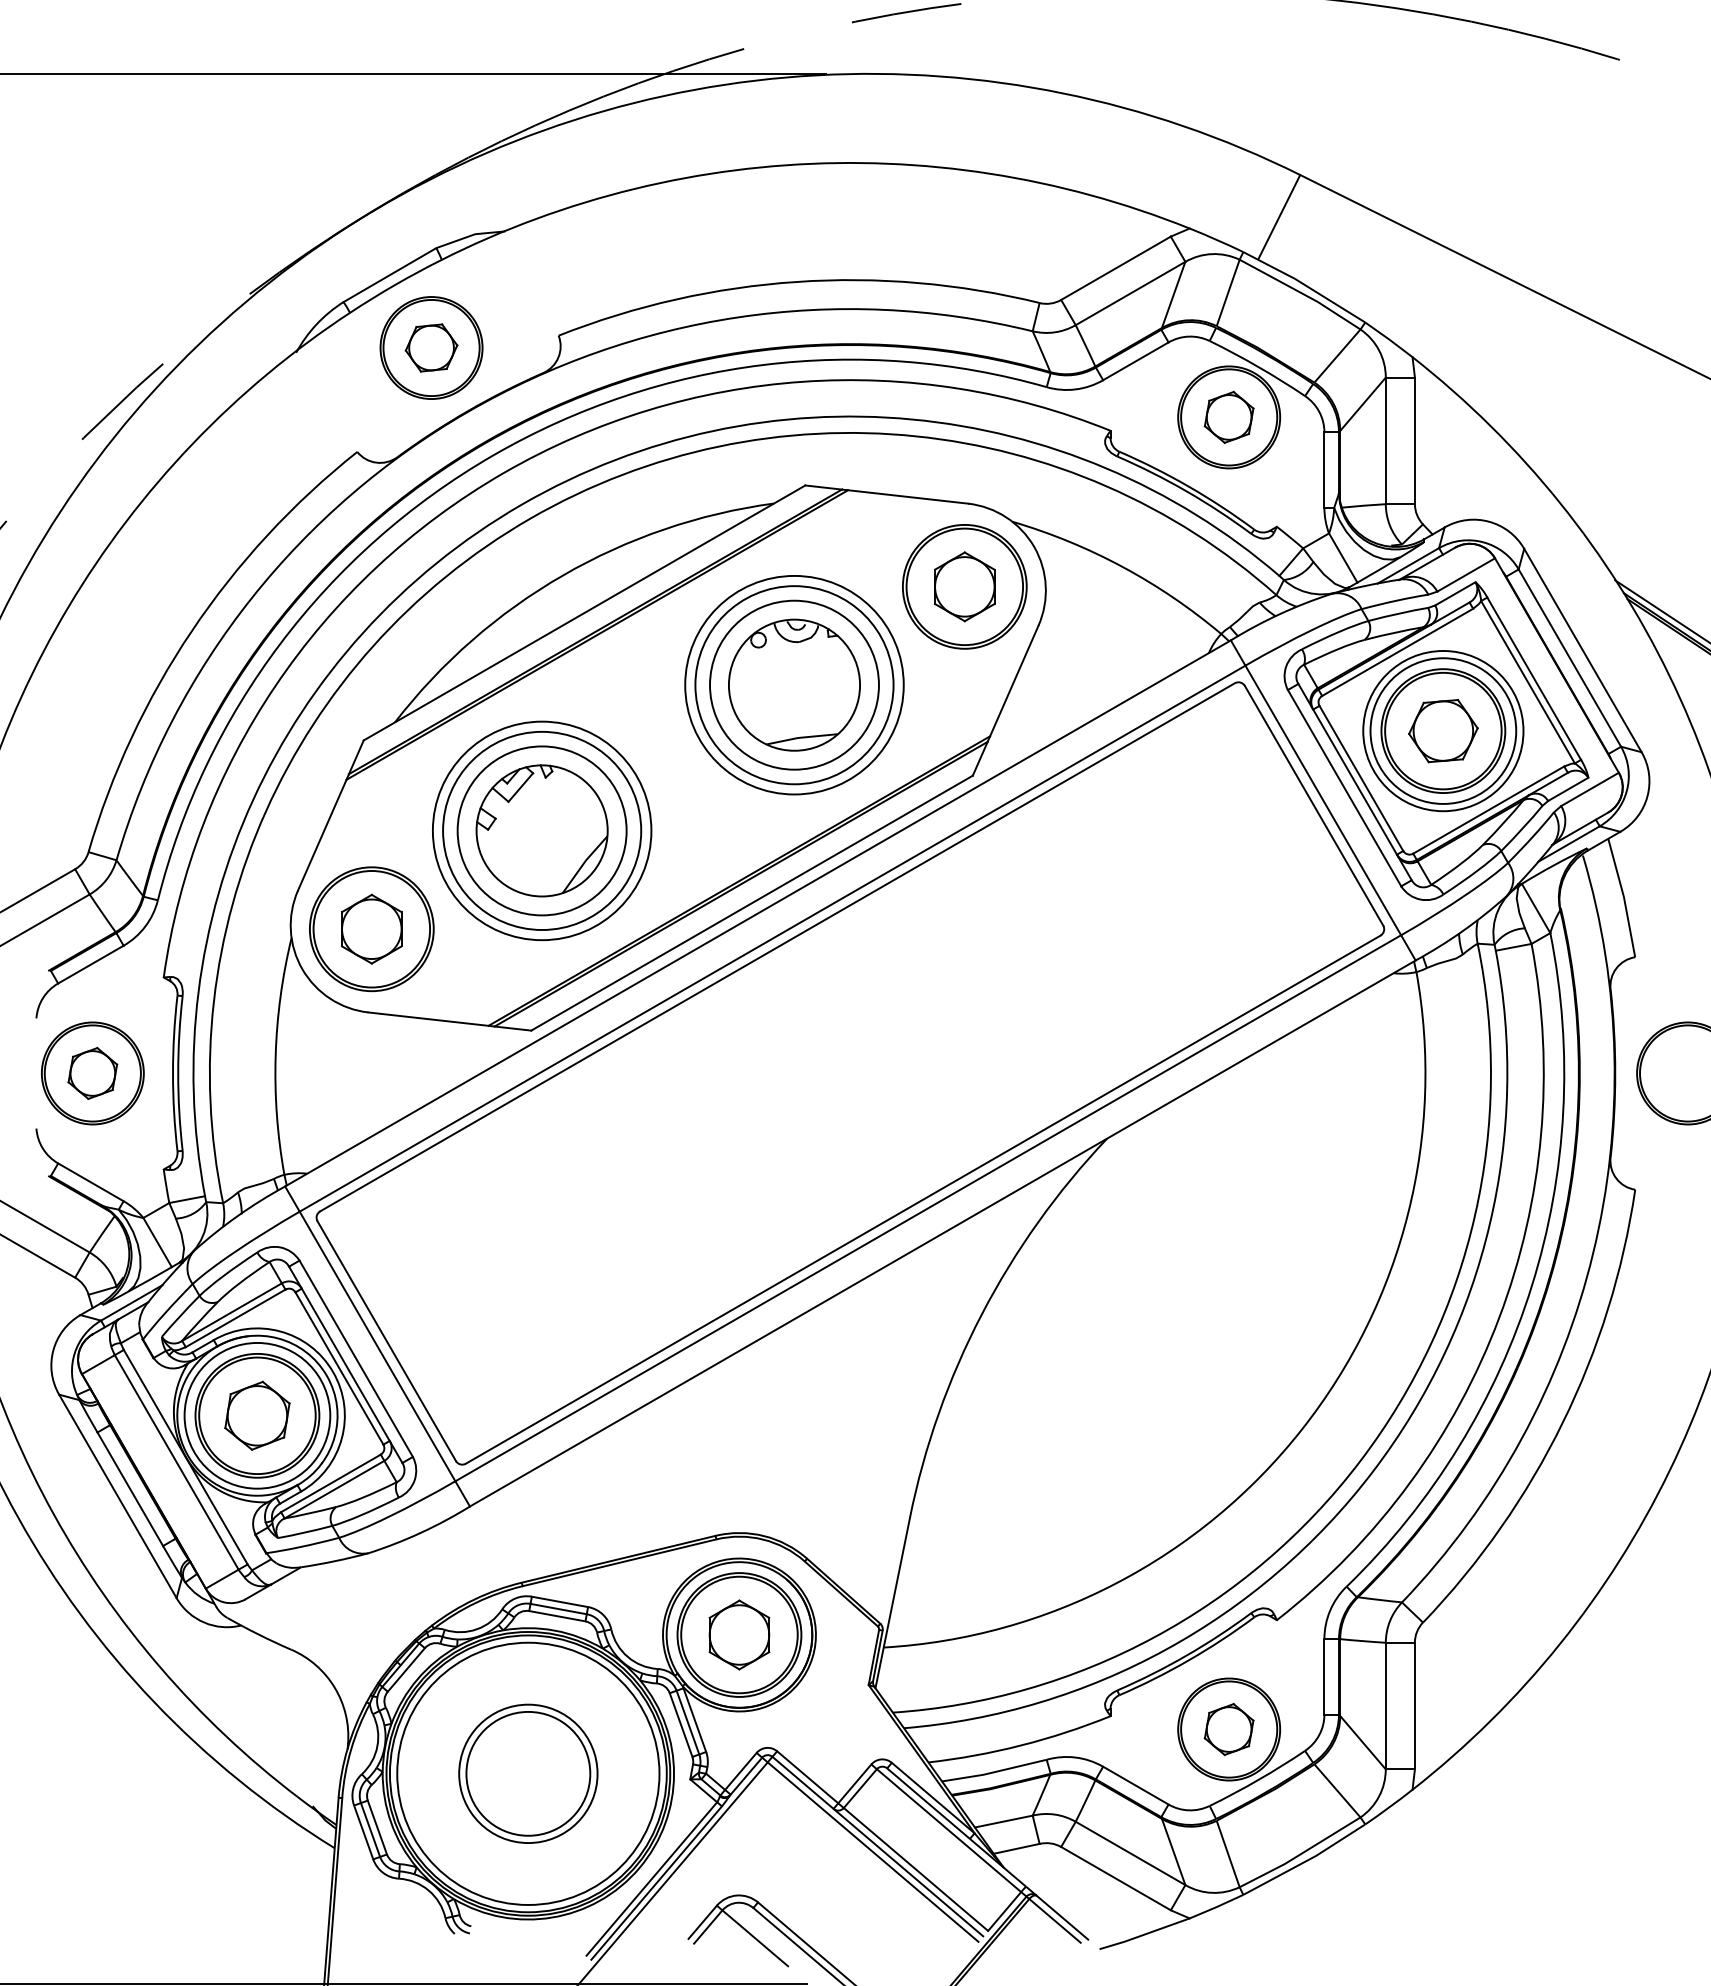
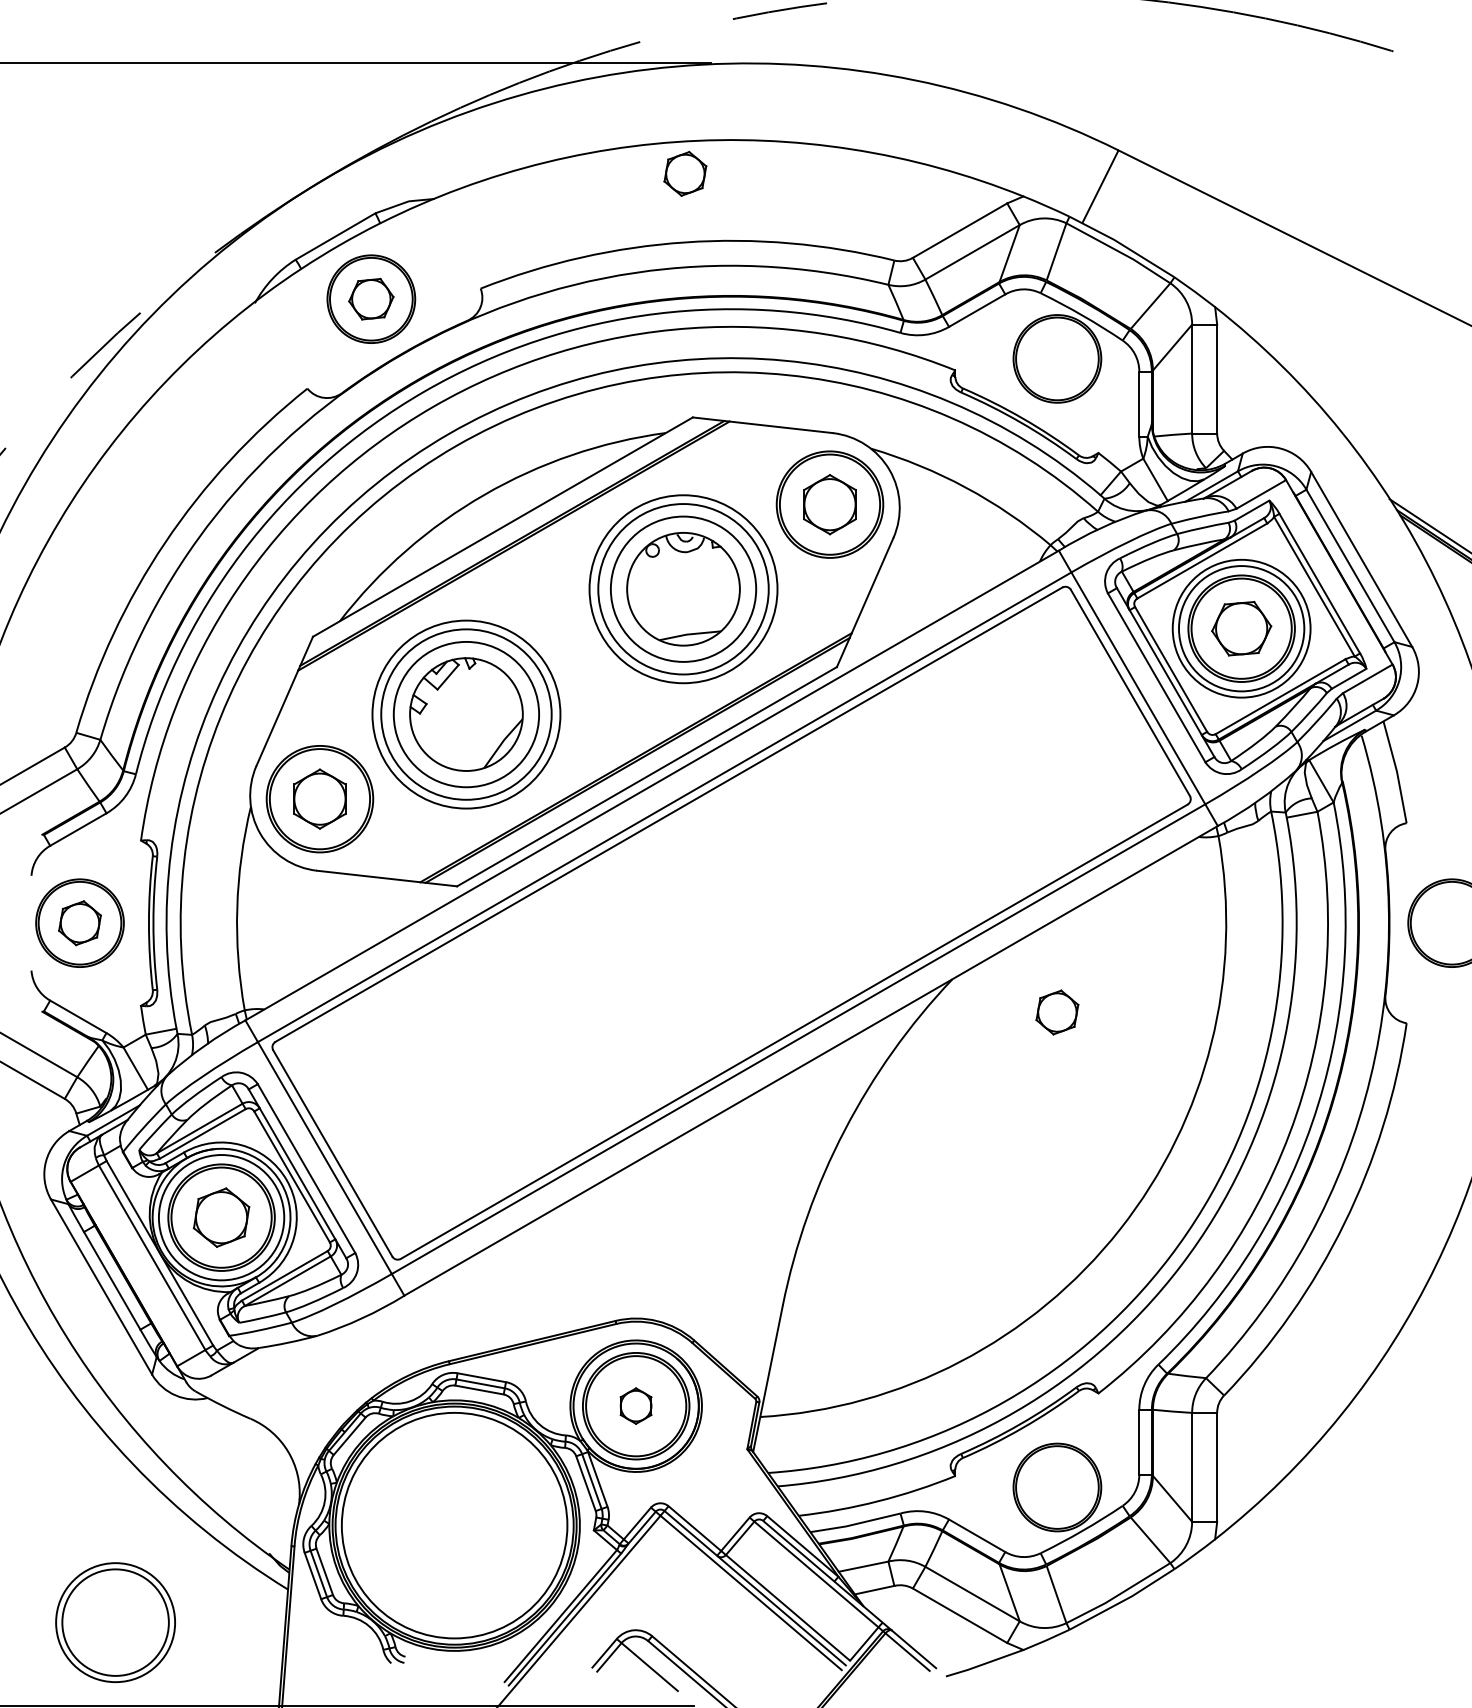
part: (1229, 416) -> (685, 173), moved
part: (738, 1634) -> (635, 1405), size x0.6
part: (1229, 1729) -> (1057, 1012), moved
part: (528, 1773) -> (115, 1622), moved

